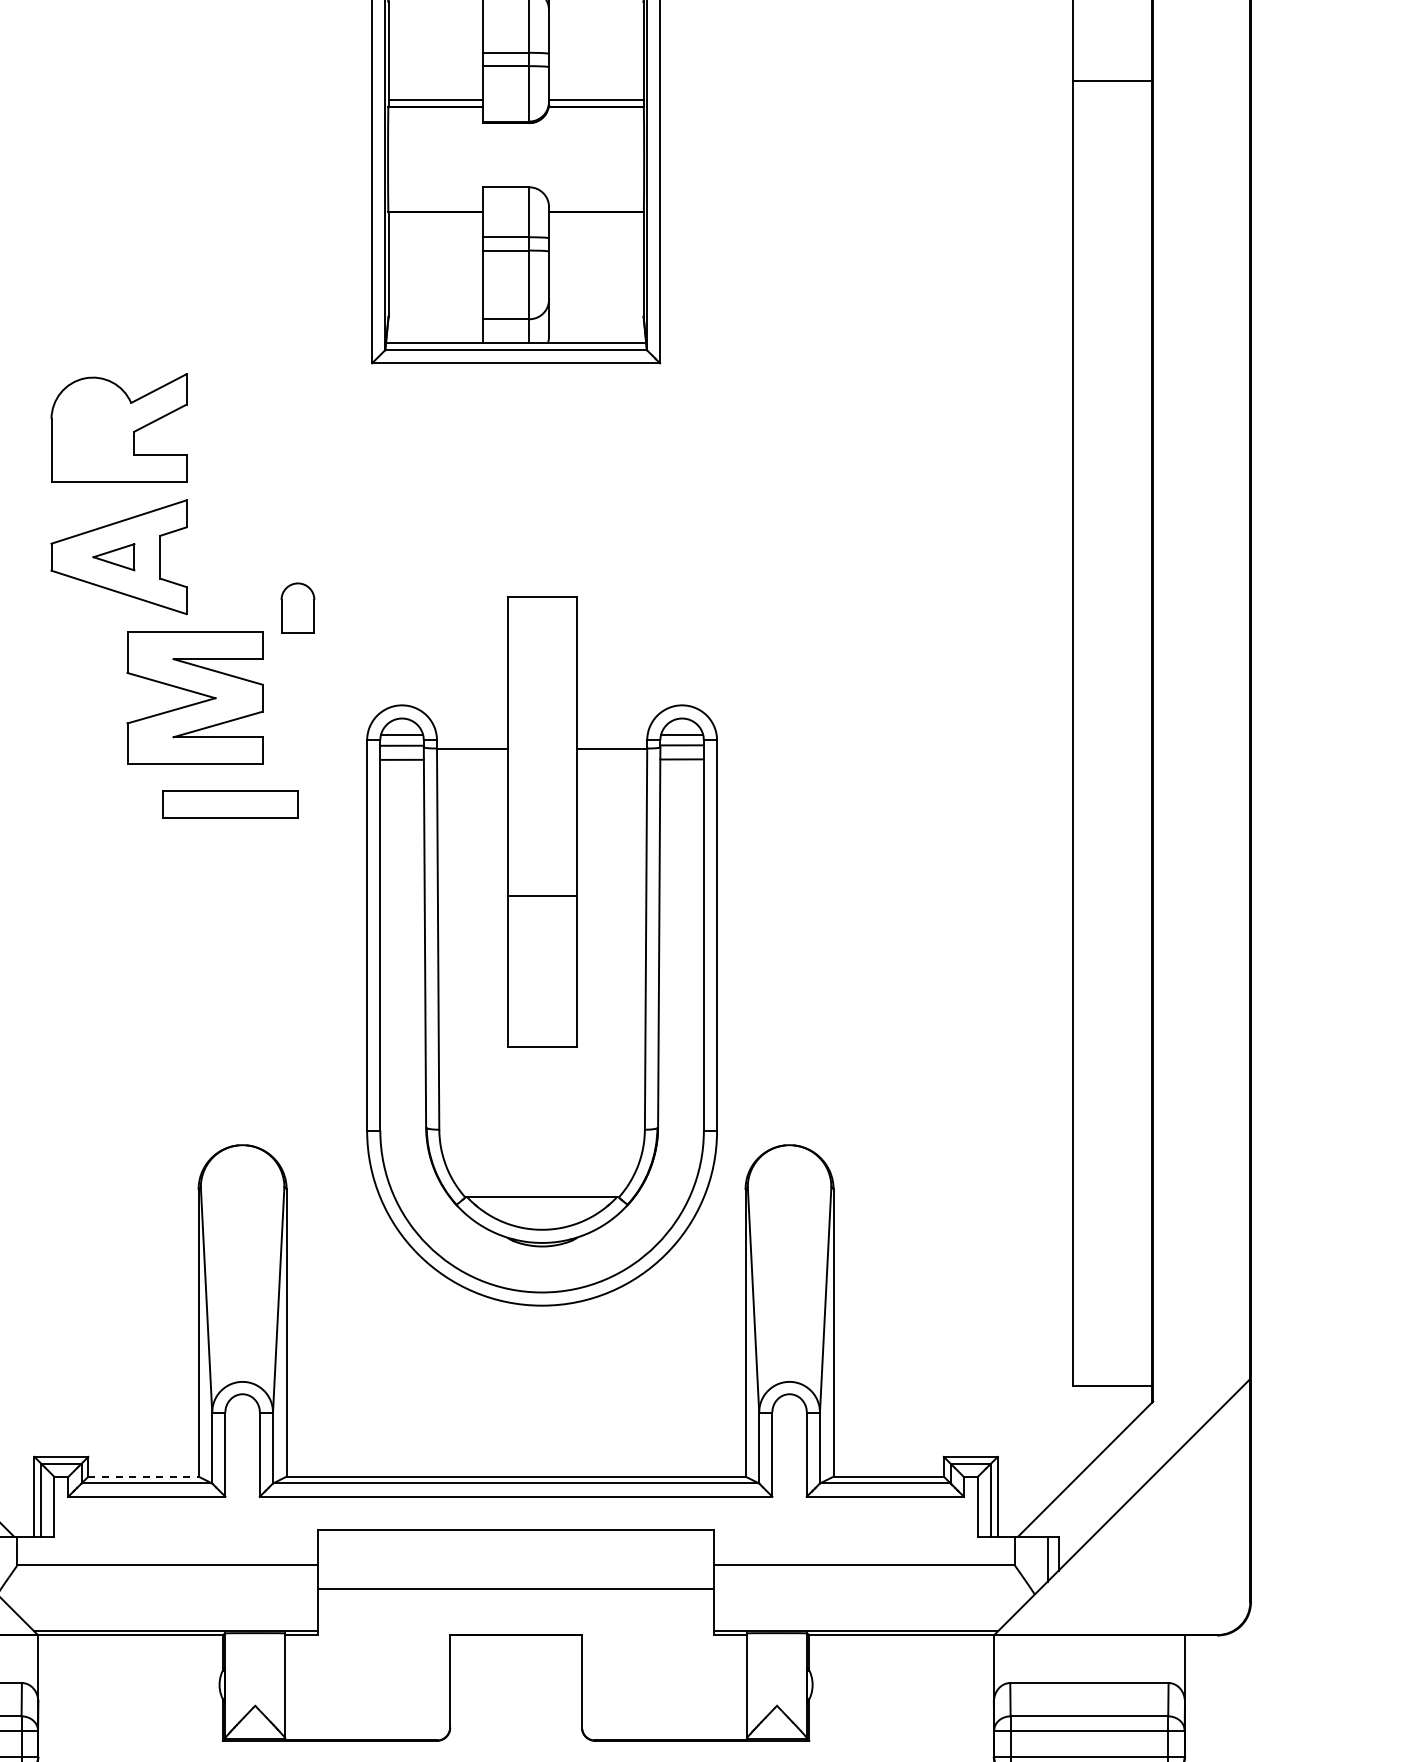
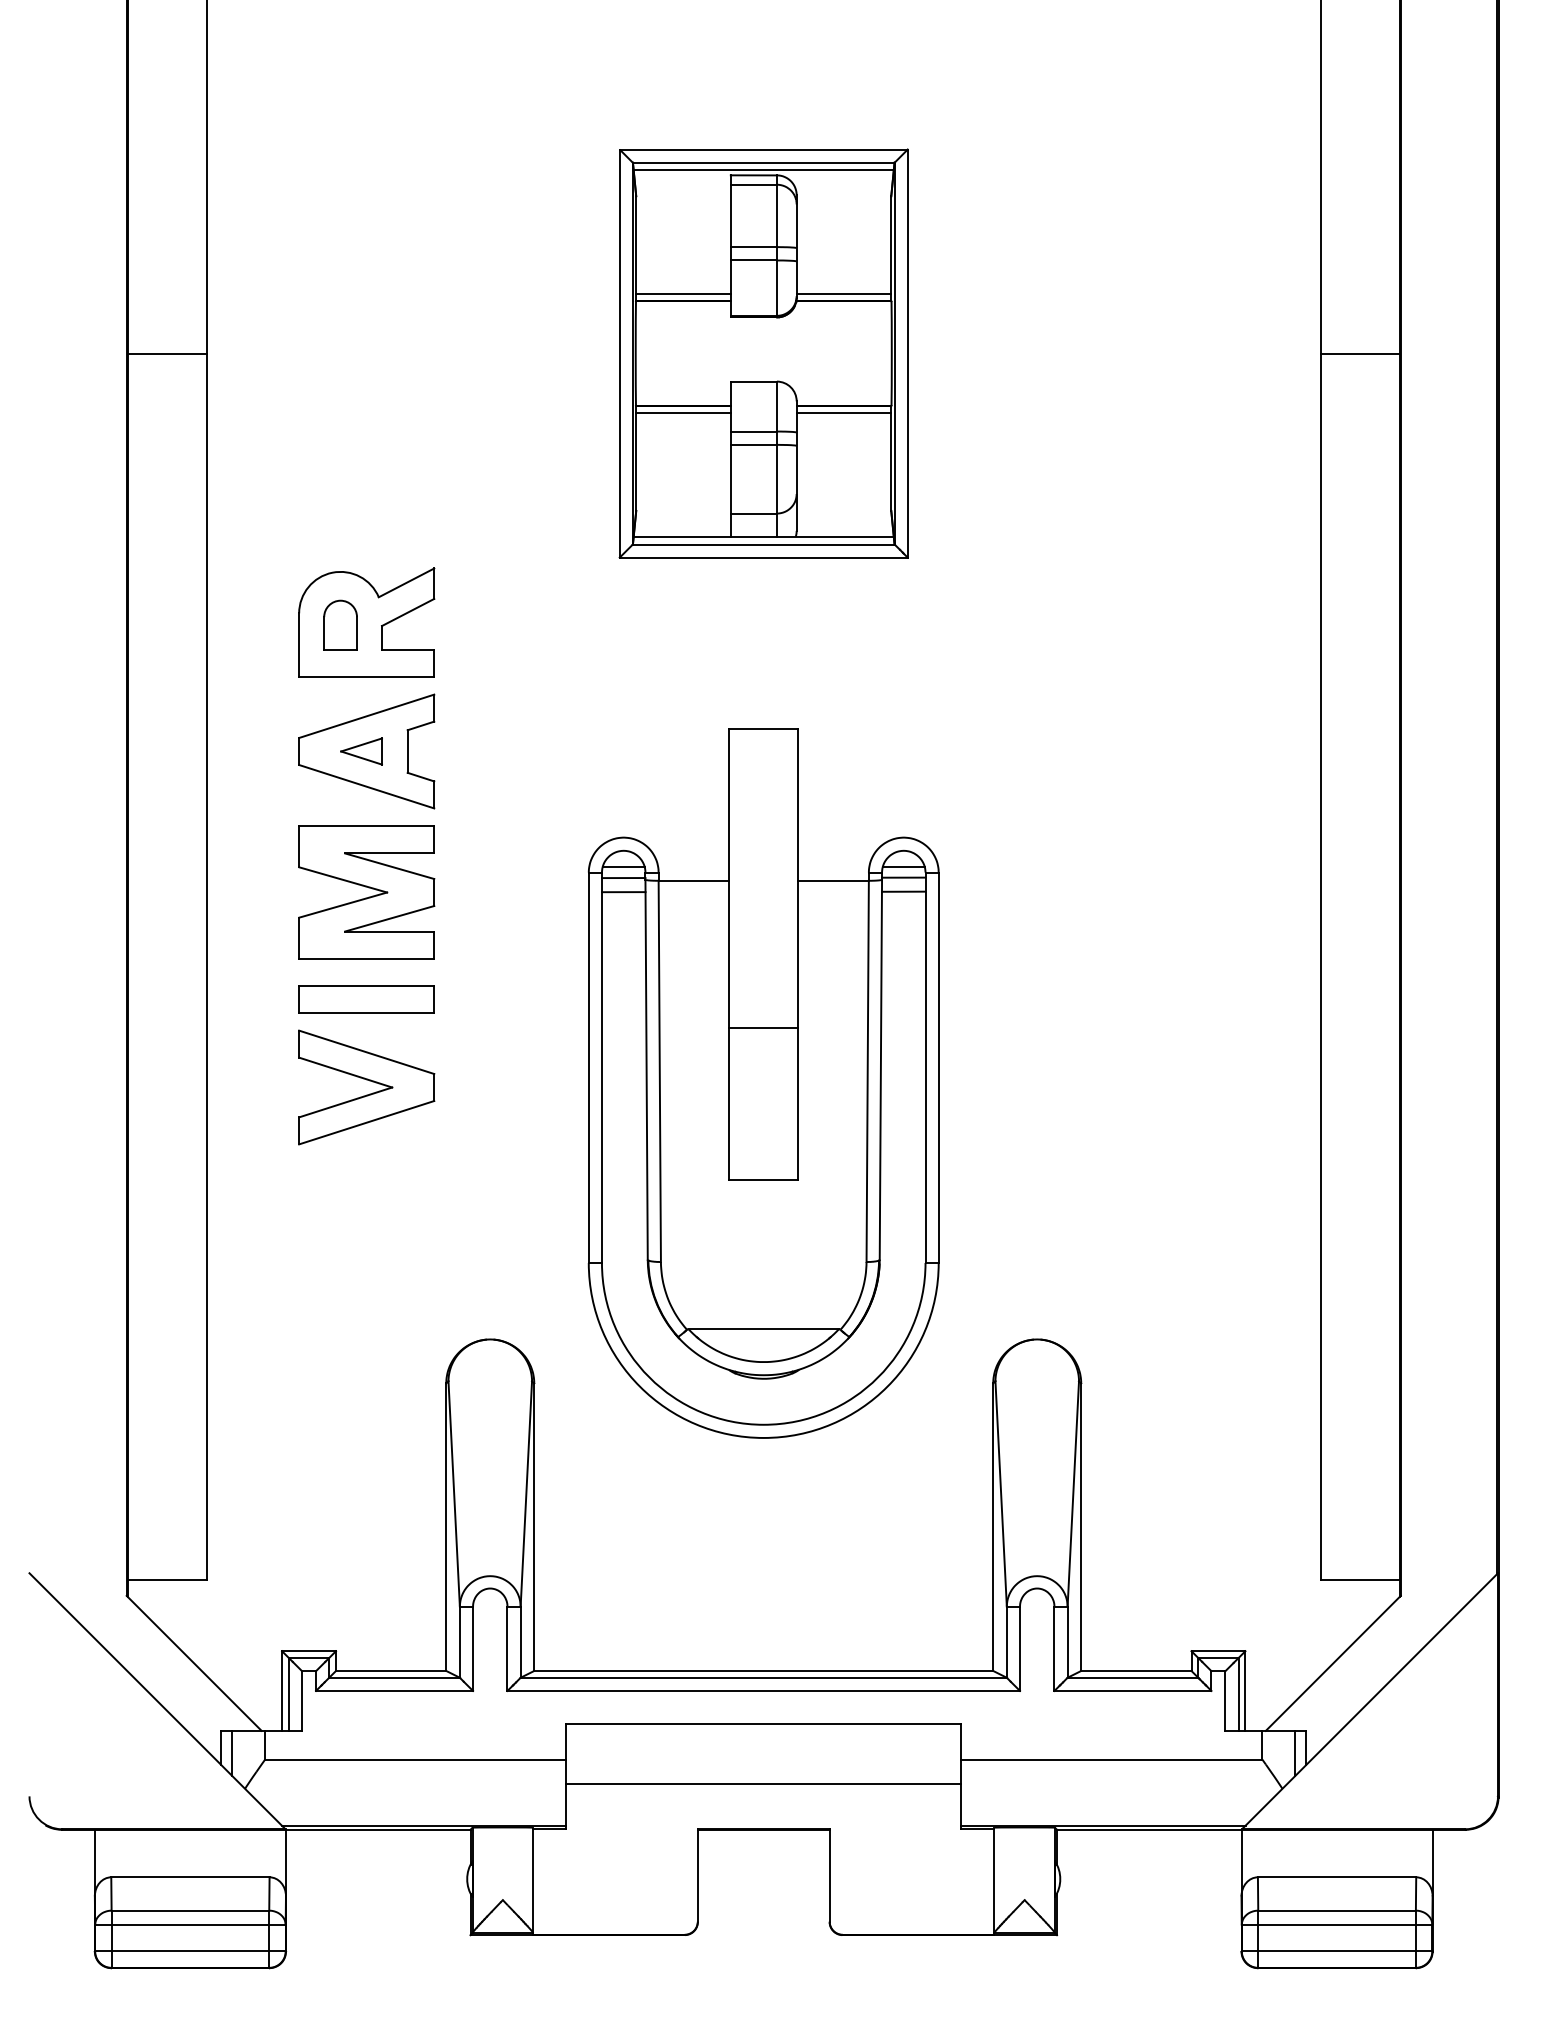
line: (1111, 81) -> (1359, 353), moved
line: (435, 218) -> (683, 412), added
line: (595, 218) -> (843, 412), added
part: (297, 607) -> (340, 624), moved
part: (194, 698) -> (366, 892), moved
part: (229, 805) -> (366, 999), moved
part: (121, 887) -> (369, 1081), added
part: (541, 951) -> (763, 1083), moved
line: (143, 1476) -> (391, 1670), dashed -> solid

